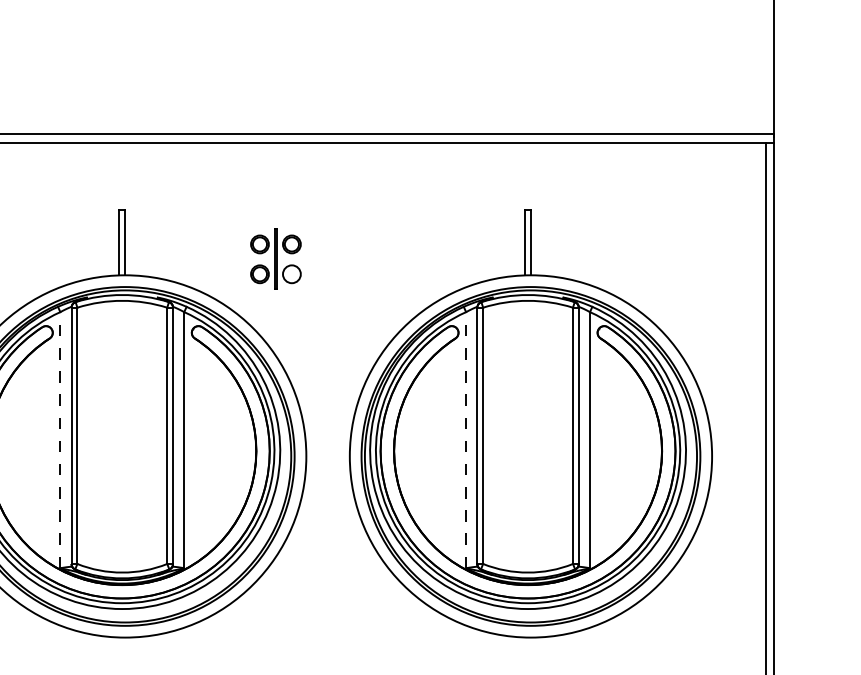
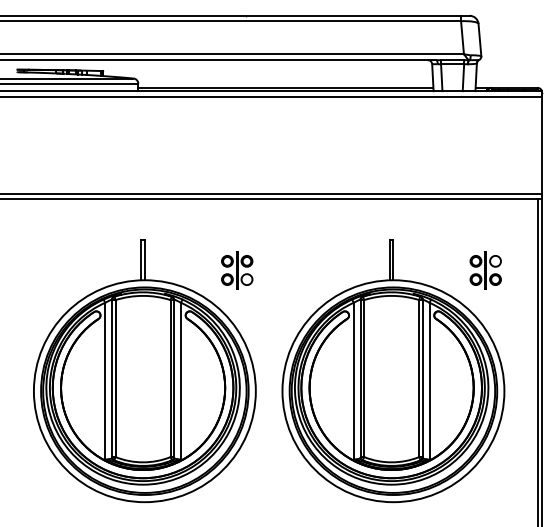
part: (681, 259) -> (485, 270), added
line: (60, 438) -> (105, 380), dashed -> solid
line: (465, 438) -> (353, 380), dashed -> solid

